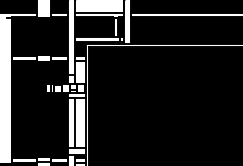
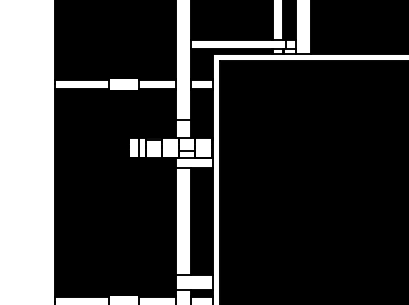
fill: (80, 72) -> (201, 114), added
fill: (80, 122) -> (201, 221), added

